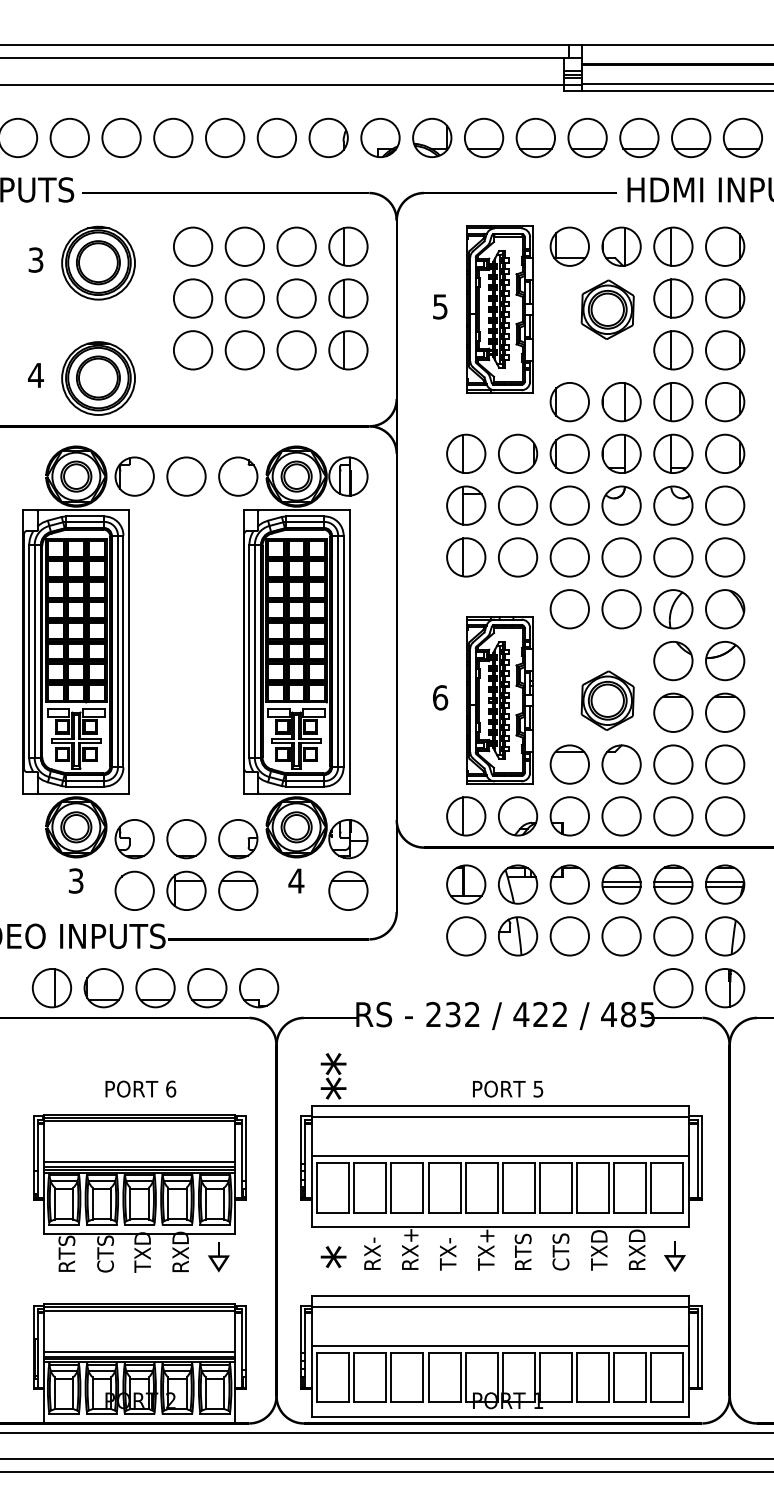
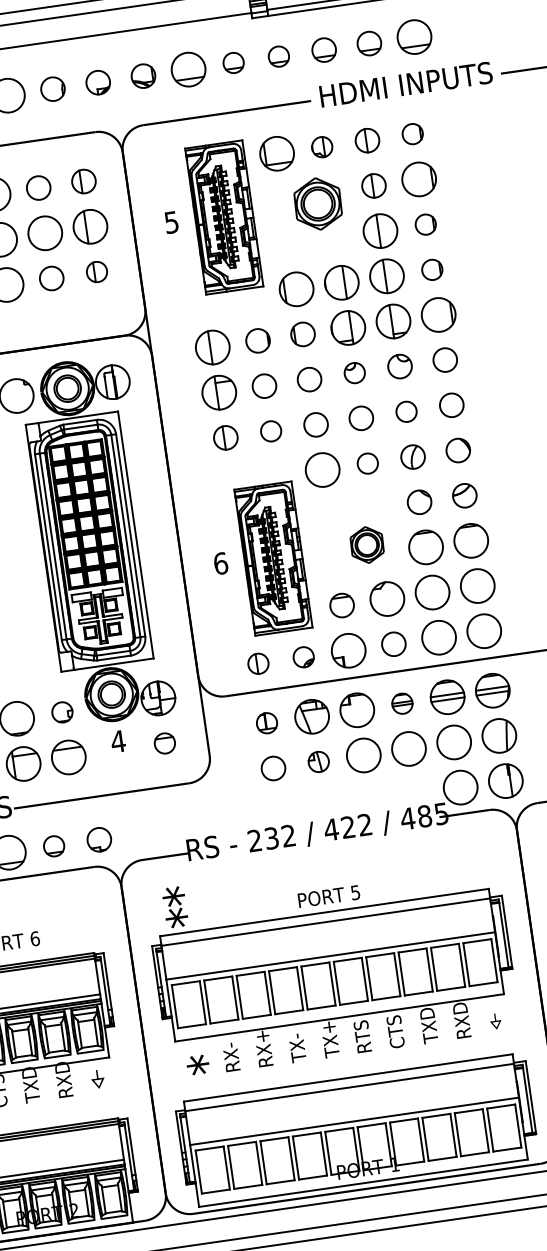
part: (328, 137) -> (52, 88), size x0.7
part: (380, 137) -> (98, 82), size x0.7
part: (432, 137) -> (143, 75), size x0.7
part: (535, 137) -> (233, 62), size x0.6
part: (587, 137) -> (278, 56), size x0.6
part: (639, 137) -> (324, 49), size x0.7
part: (691, 137) -> (369, 43), size x0.7
circle: (296, 246) -> (38, 187), size x0.7
part: (348, 246) -> (83, 181), size x0.7
part: (621, 246) -> (322, 147), size x0.6
part: (673, 246) -> (367, 140), size x0.7
part: (725, 246) -> (412, 133), size x0.6
part: (673, 298) -> (374, 185), size x0.7
circle: (296, 350) -> (51, 278), size x0.7
part: (348, 350) -> (97, 272), size x0.6
part: (725, 350) -> (425, 224), size x0.6
part: (725, 402) -> (432, 270), size x0.6
part: (518, 453) -> (258, 340), size x0.7
part: (569, 453) -> (302, 334), size x0.7
circle: (517, 505) -> (263, 386), size x0.7
circle: (569, 505) -> (309, 379), size x0.7
part: (621, 505) -> (354, 373), size x0.6
part: (673, 505) -> (400, 366), size x0.7
circle: (725, 505) -> (445, 359), size x0.7
part: (466, 557) -> (226, 437), size x0.7
circle: (518, 557) -> (271, 431), size x0.6
circle: (569, 557) -> (315, 424), size x0.7
circle: (621, 557) -> (361, 418), size x0.7
circle: (673, 557) -> (406, 411), size x0.6
circle: (725, 557) -> (452, 405), size x0.7
circle: (621, 609) -> (367, 463), size x0.6
part: (673, 609) -> (413, 457), size x0.7
part: (725, 609) -> (458, 450), size x0.7
part: (673, 661) -> (419, 502), size x0.7
part: (725, 661) -> (465, 496), size x0.7
part: (607, 700) -> (367, 544), size x0.7
part: (569, 764) -> (341, 605), size x0.7
part: (466, 816) -> (258, 663), size x0.6
part: (518, 816) -> (303, 657), size x0.6
circle: (621, 816) -> (393, 644), size x0.7
part: (238, 839) -> (62, 712), size x0.6
part: (466, 884) -> (267, 723), size x0.6
part: (621, 884) -> (402, 703), size x0.6
part: (348, 890) -> (164, 743), size x0.6
circle: (466, 936) -> (273, 768), size x0.7
part: (518, 936) -> (319, 762), size x0.6
part: (207, 988) -> (54, 846), size x0.6
part: (259, 988) -> (99, 839), size x0.7
part: (674, 1256) -> (495, 1021), size x0.6
part: (218, 1257) -> (97, 1079), size x0.7

